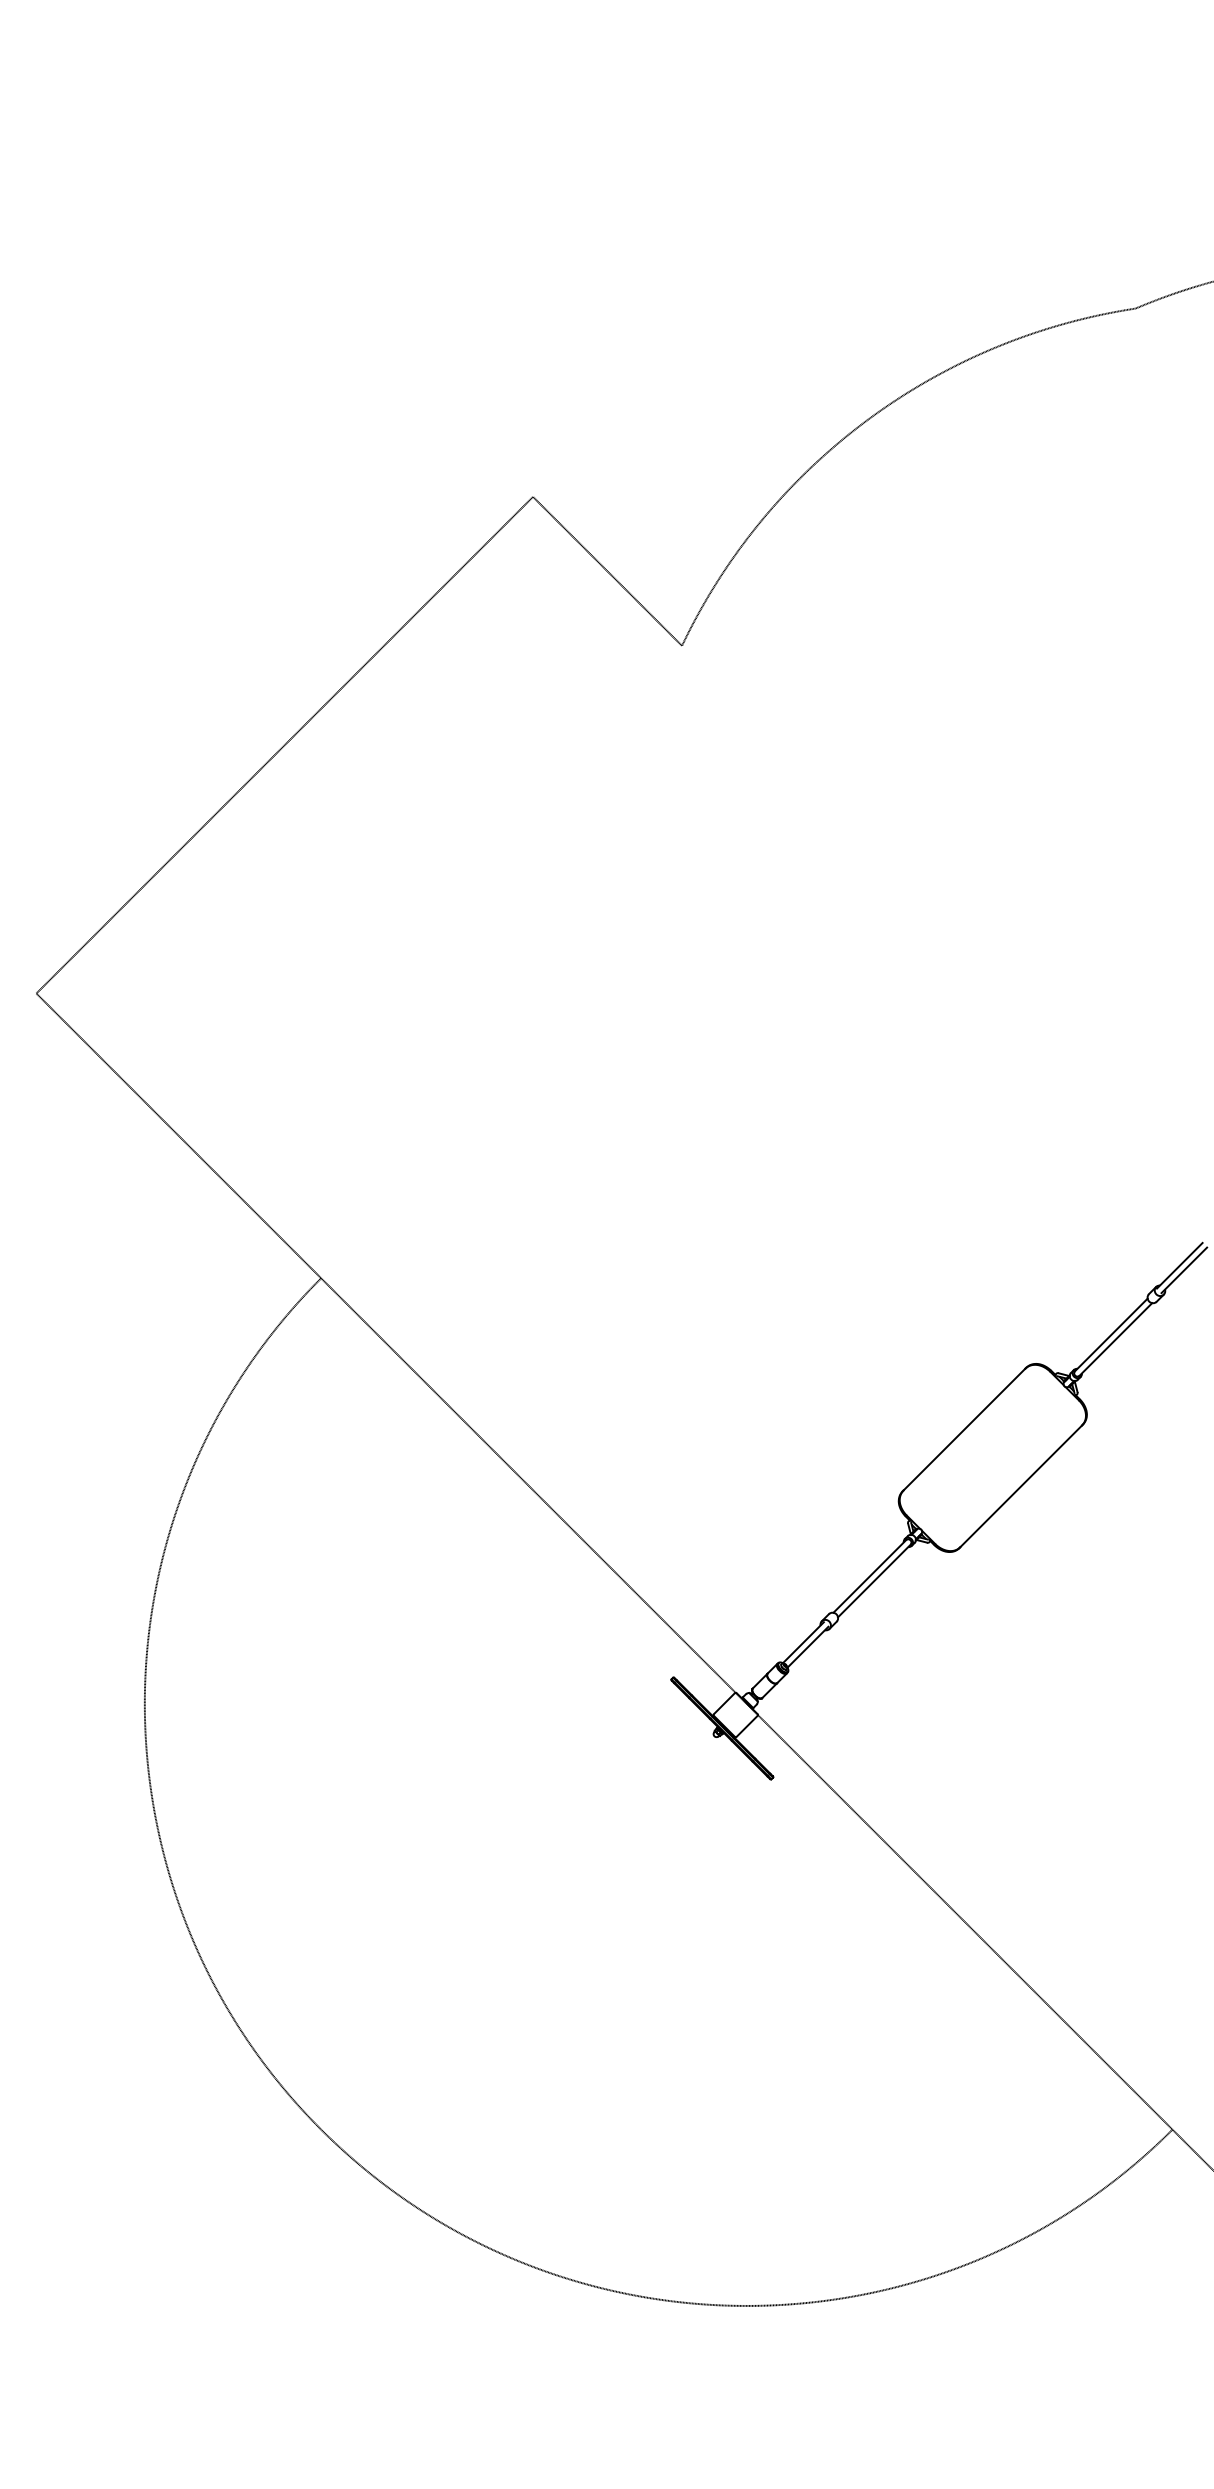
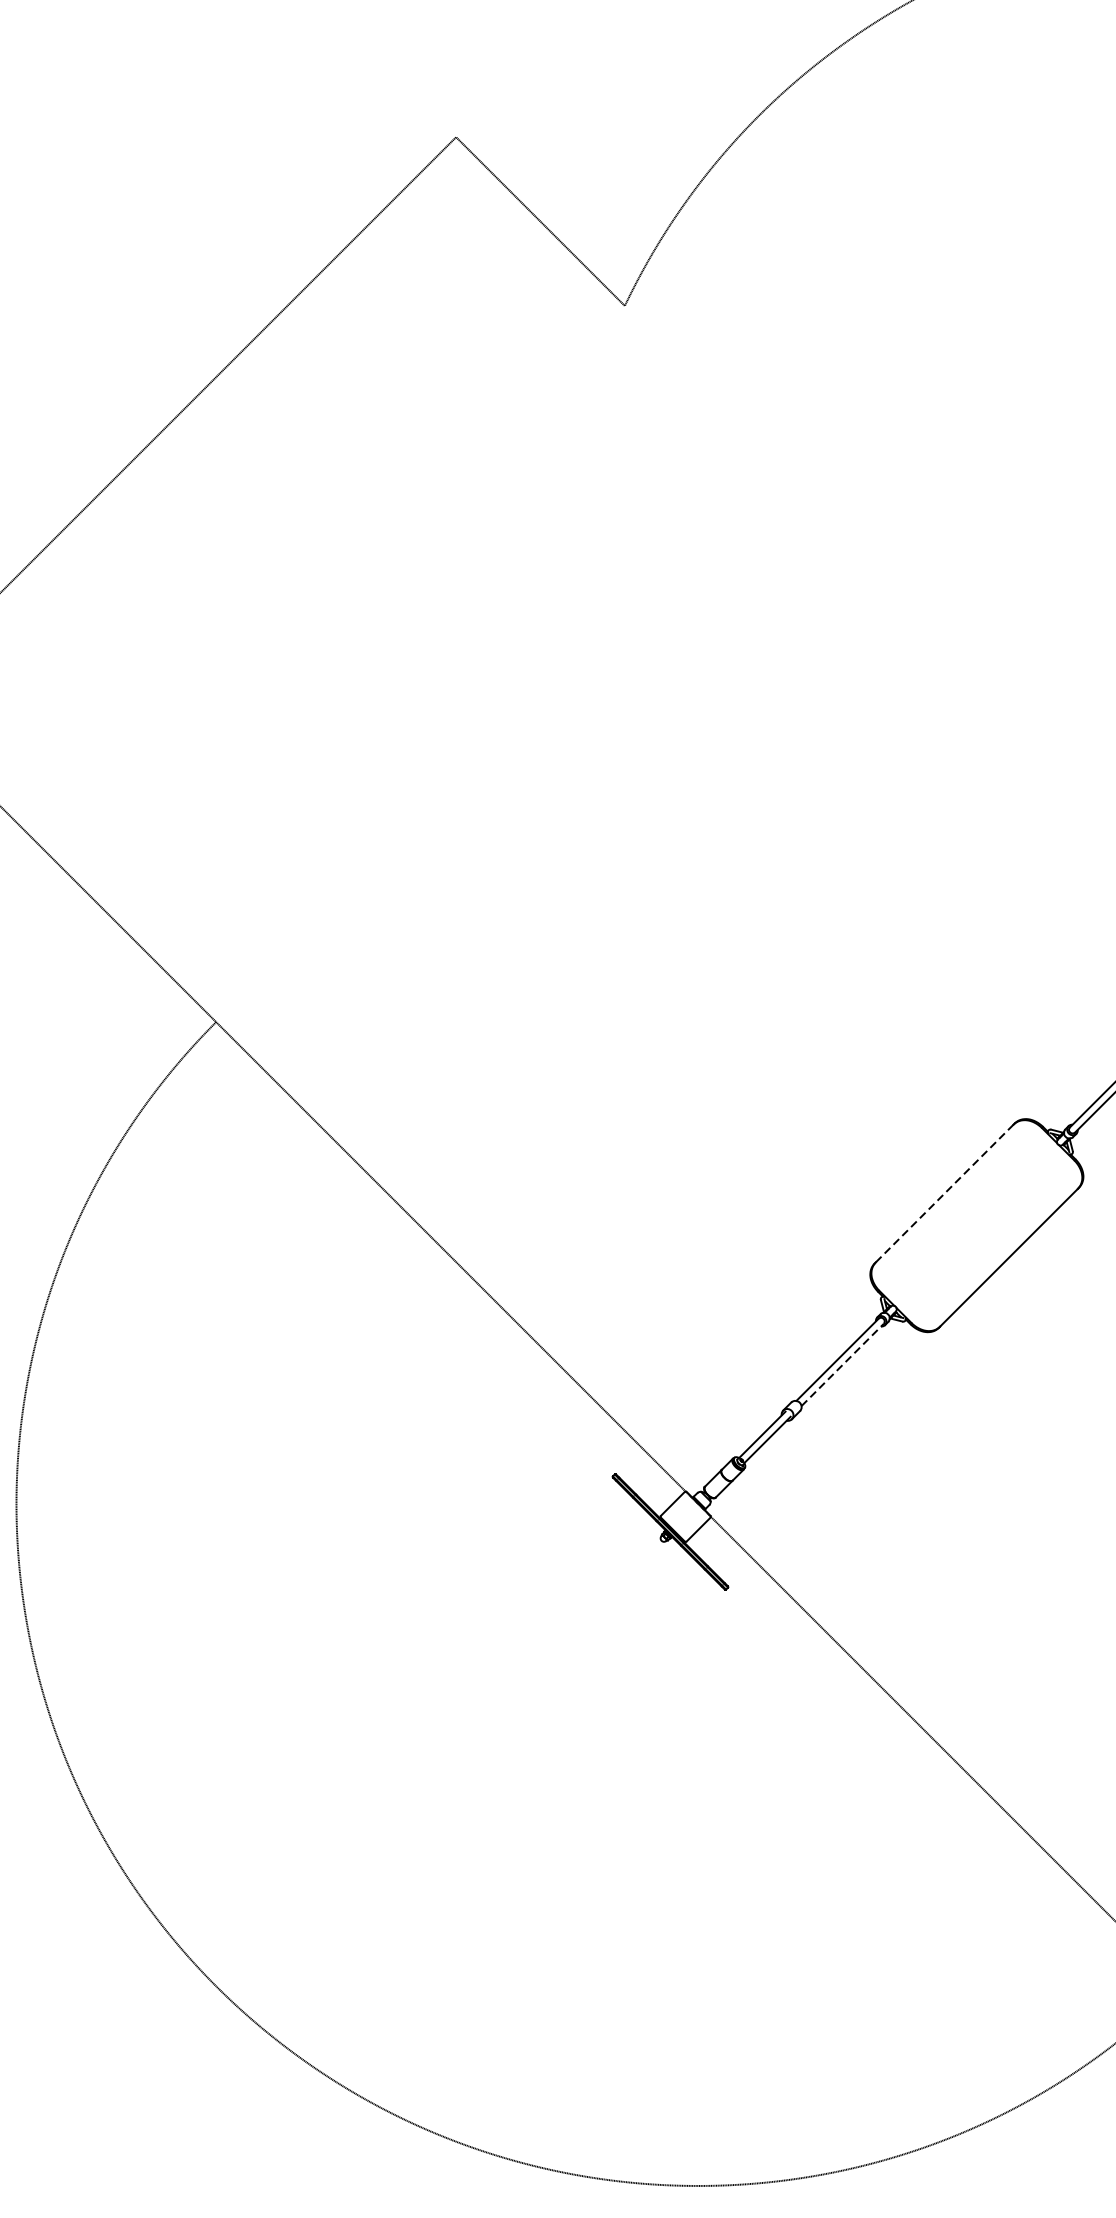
line: (964, 1429) -> (944, 1193), solid -> dashed
line: (874, 1580) -> (842, 1364), solid -> dashed

